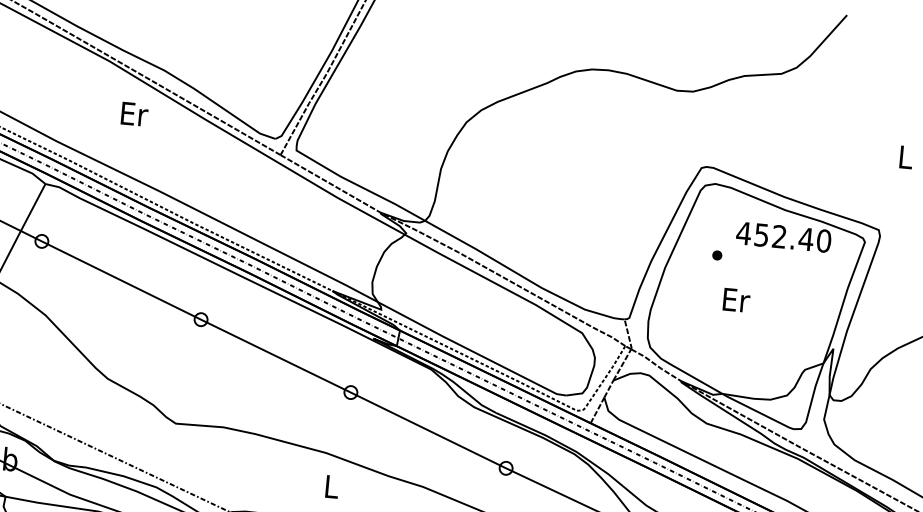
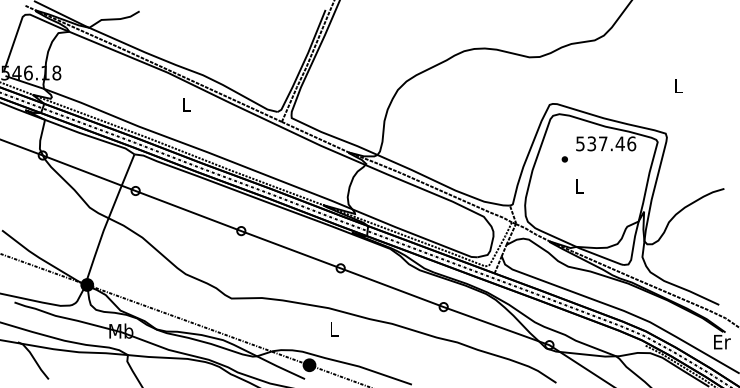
text: (134, 113) -> (186, 104), Er -> L
text: (783, 236) -> (605, 143), 452.40 -> 537.46
text: (736, 299) -> (579, 186), Er -> L

